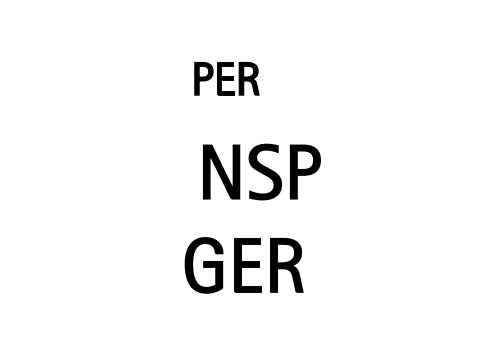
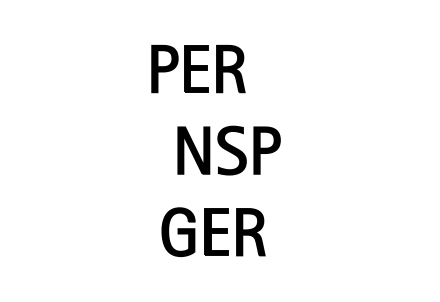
part: (226, 78) -> (198, 68), size x1.67

